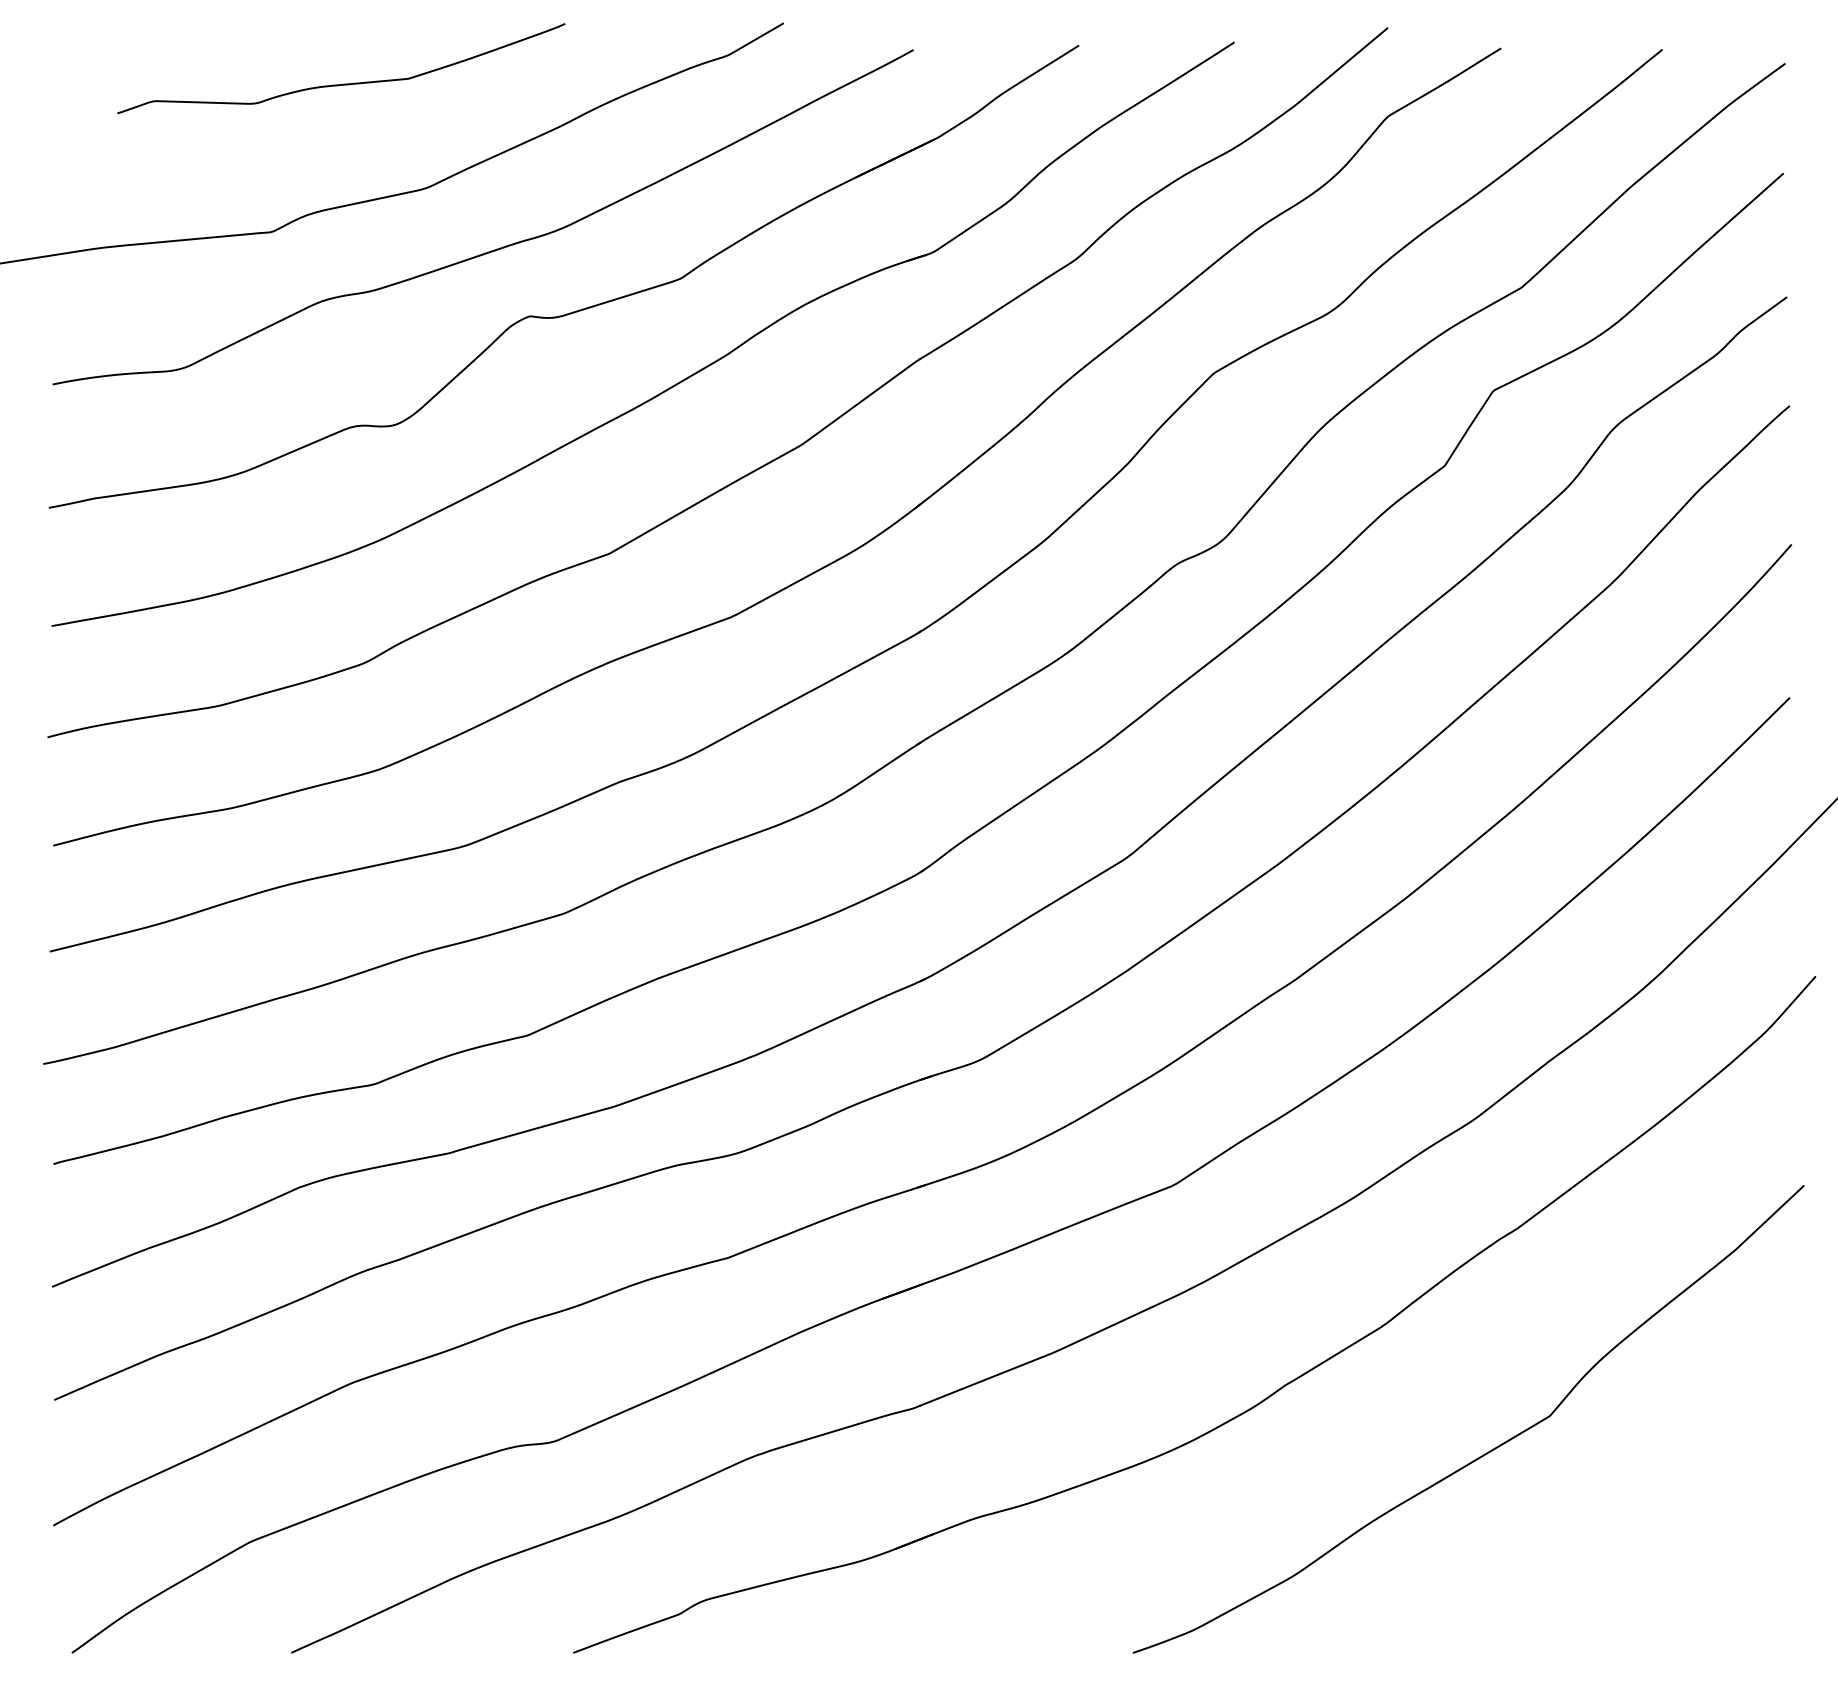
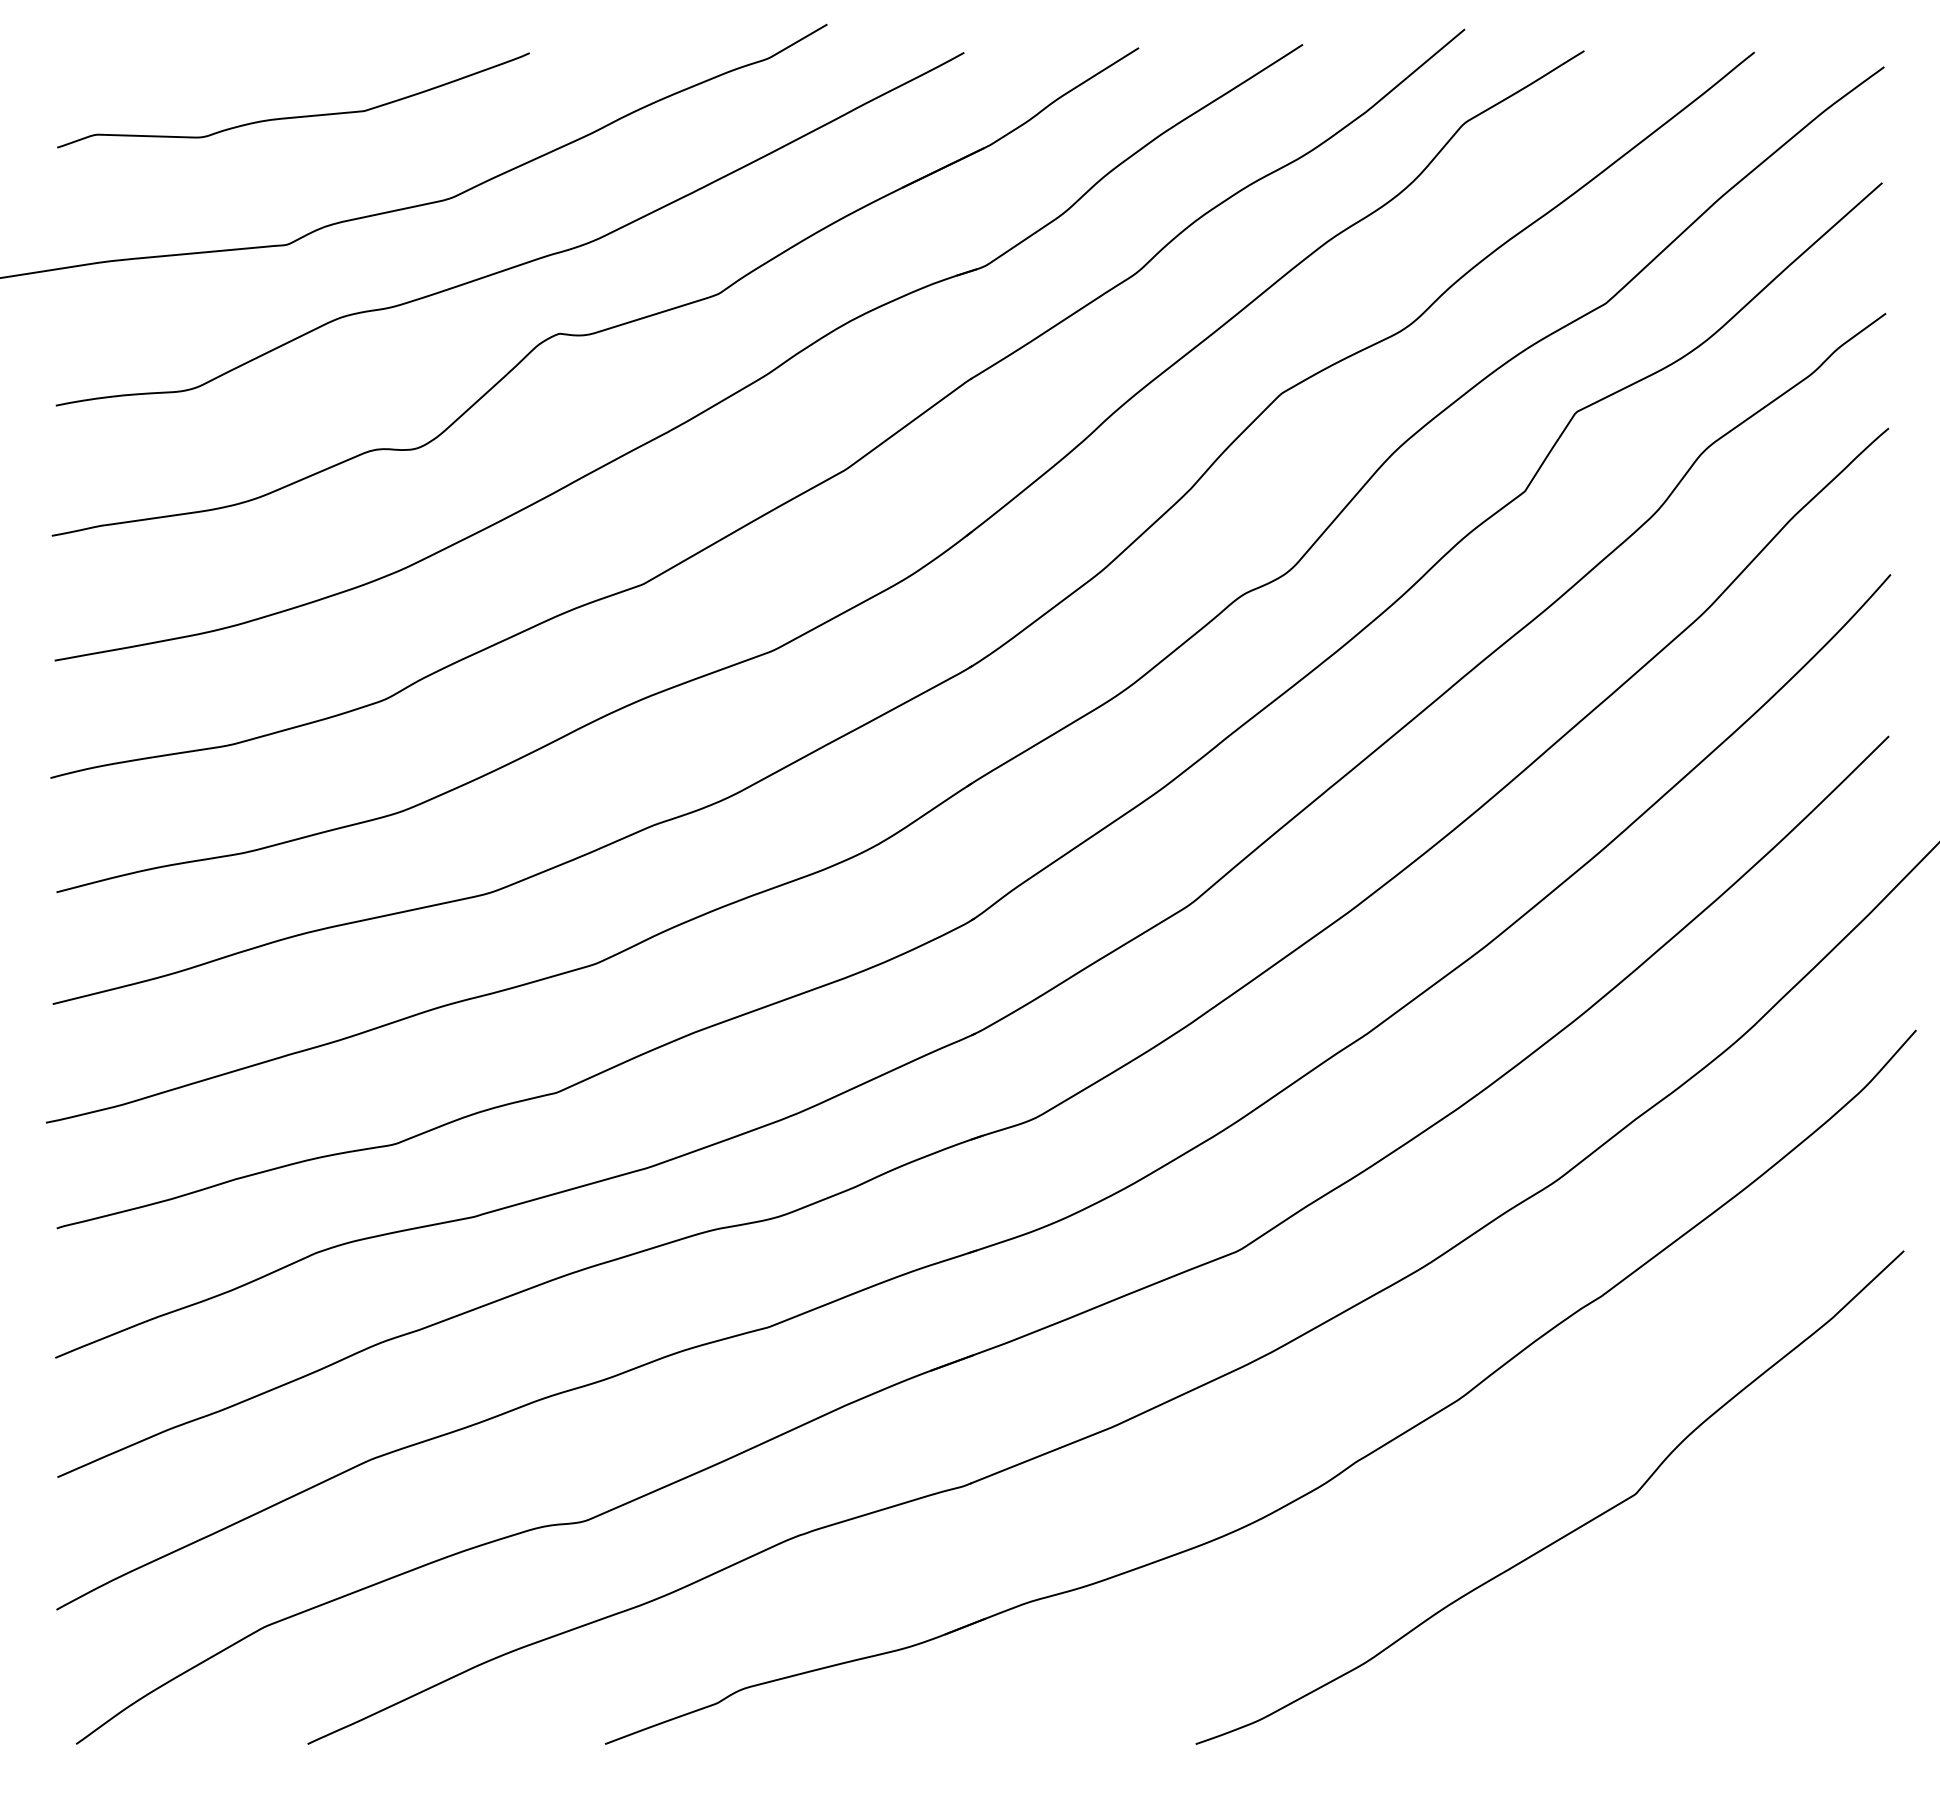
curve: (341, 83) -> (293, 116), moved

